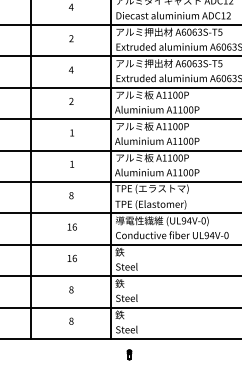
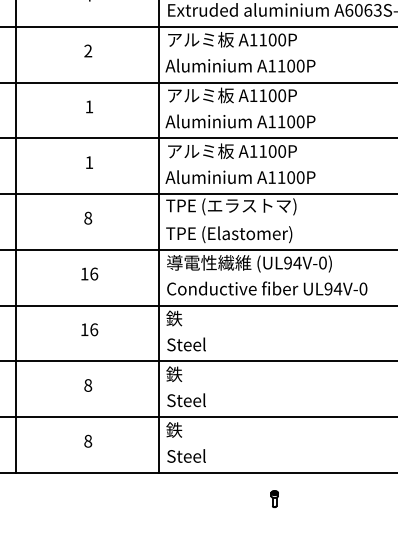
part: (129, 354) -> (274, 498), moved

